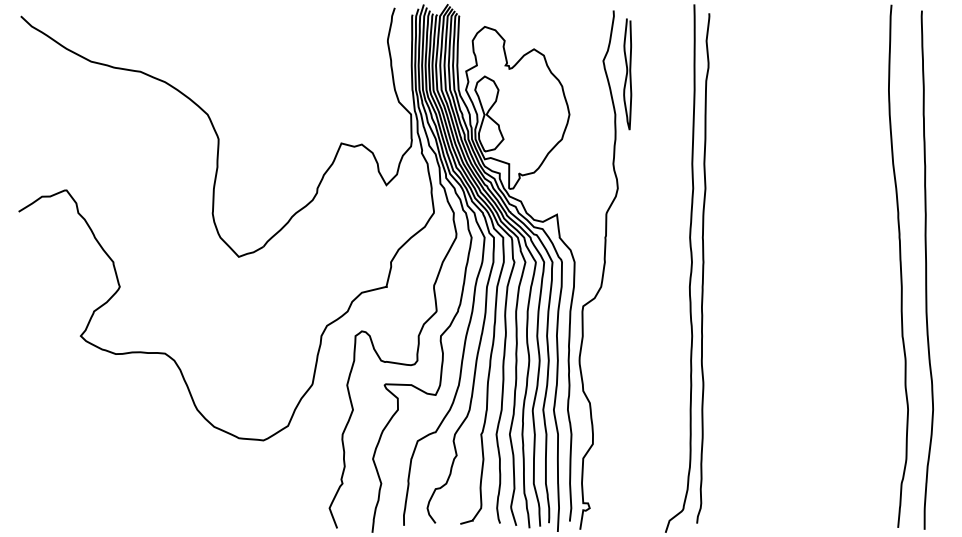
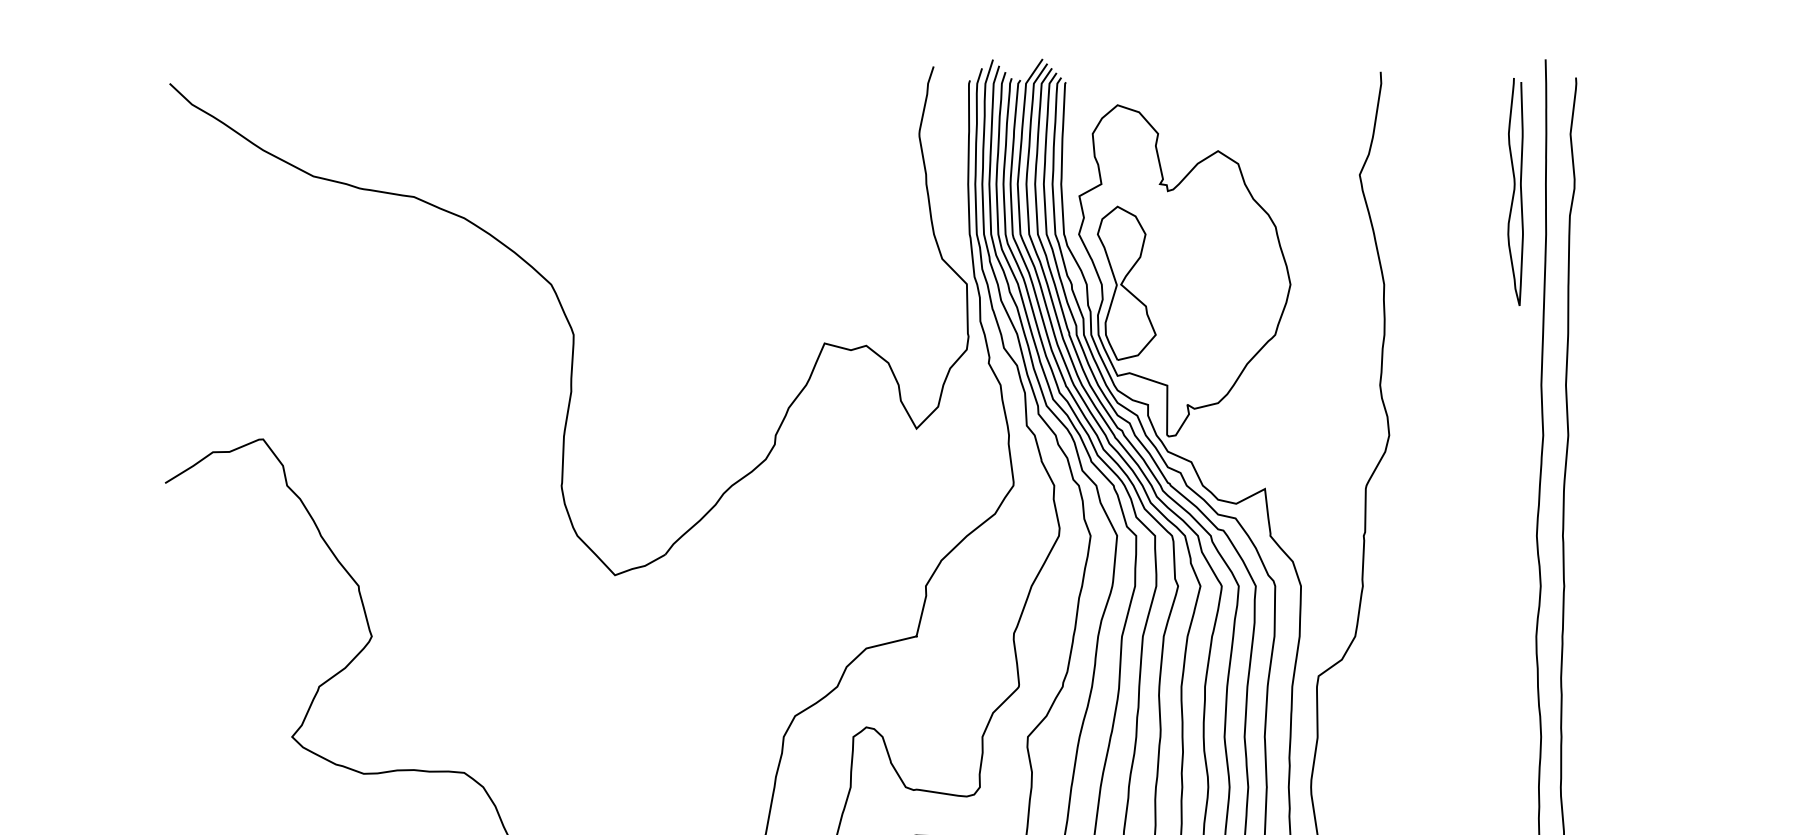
curve: (627, 74) -> (1515, 192), moved

